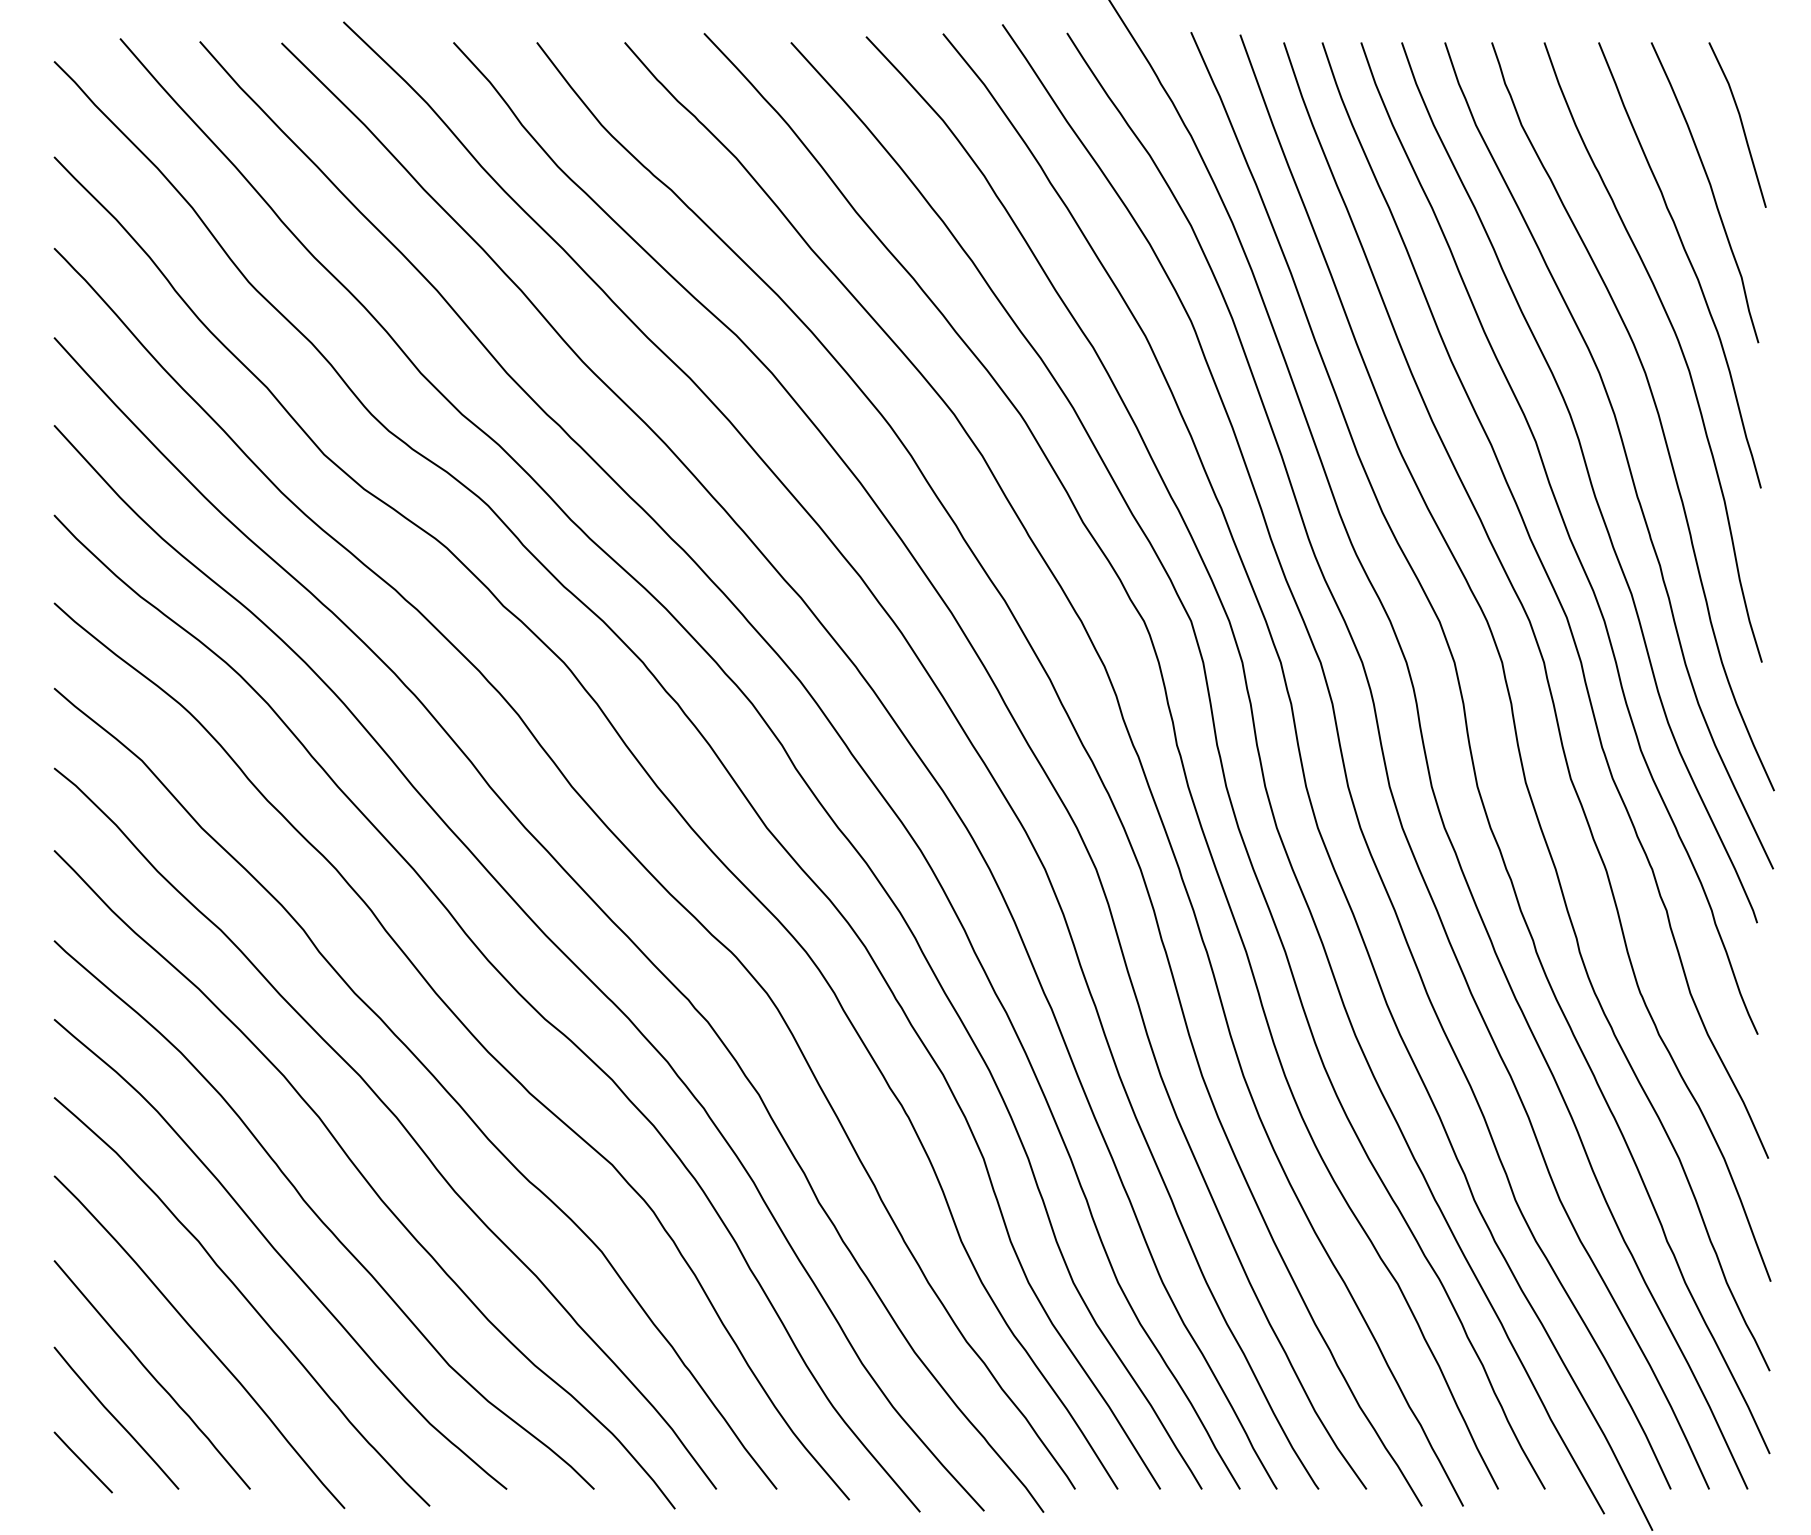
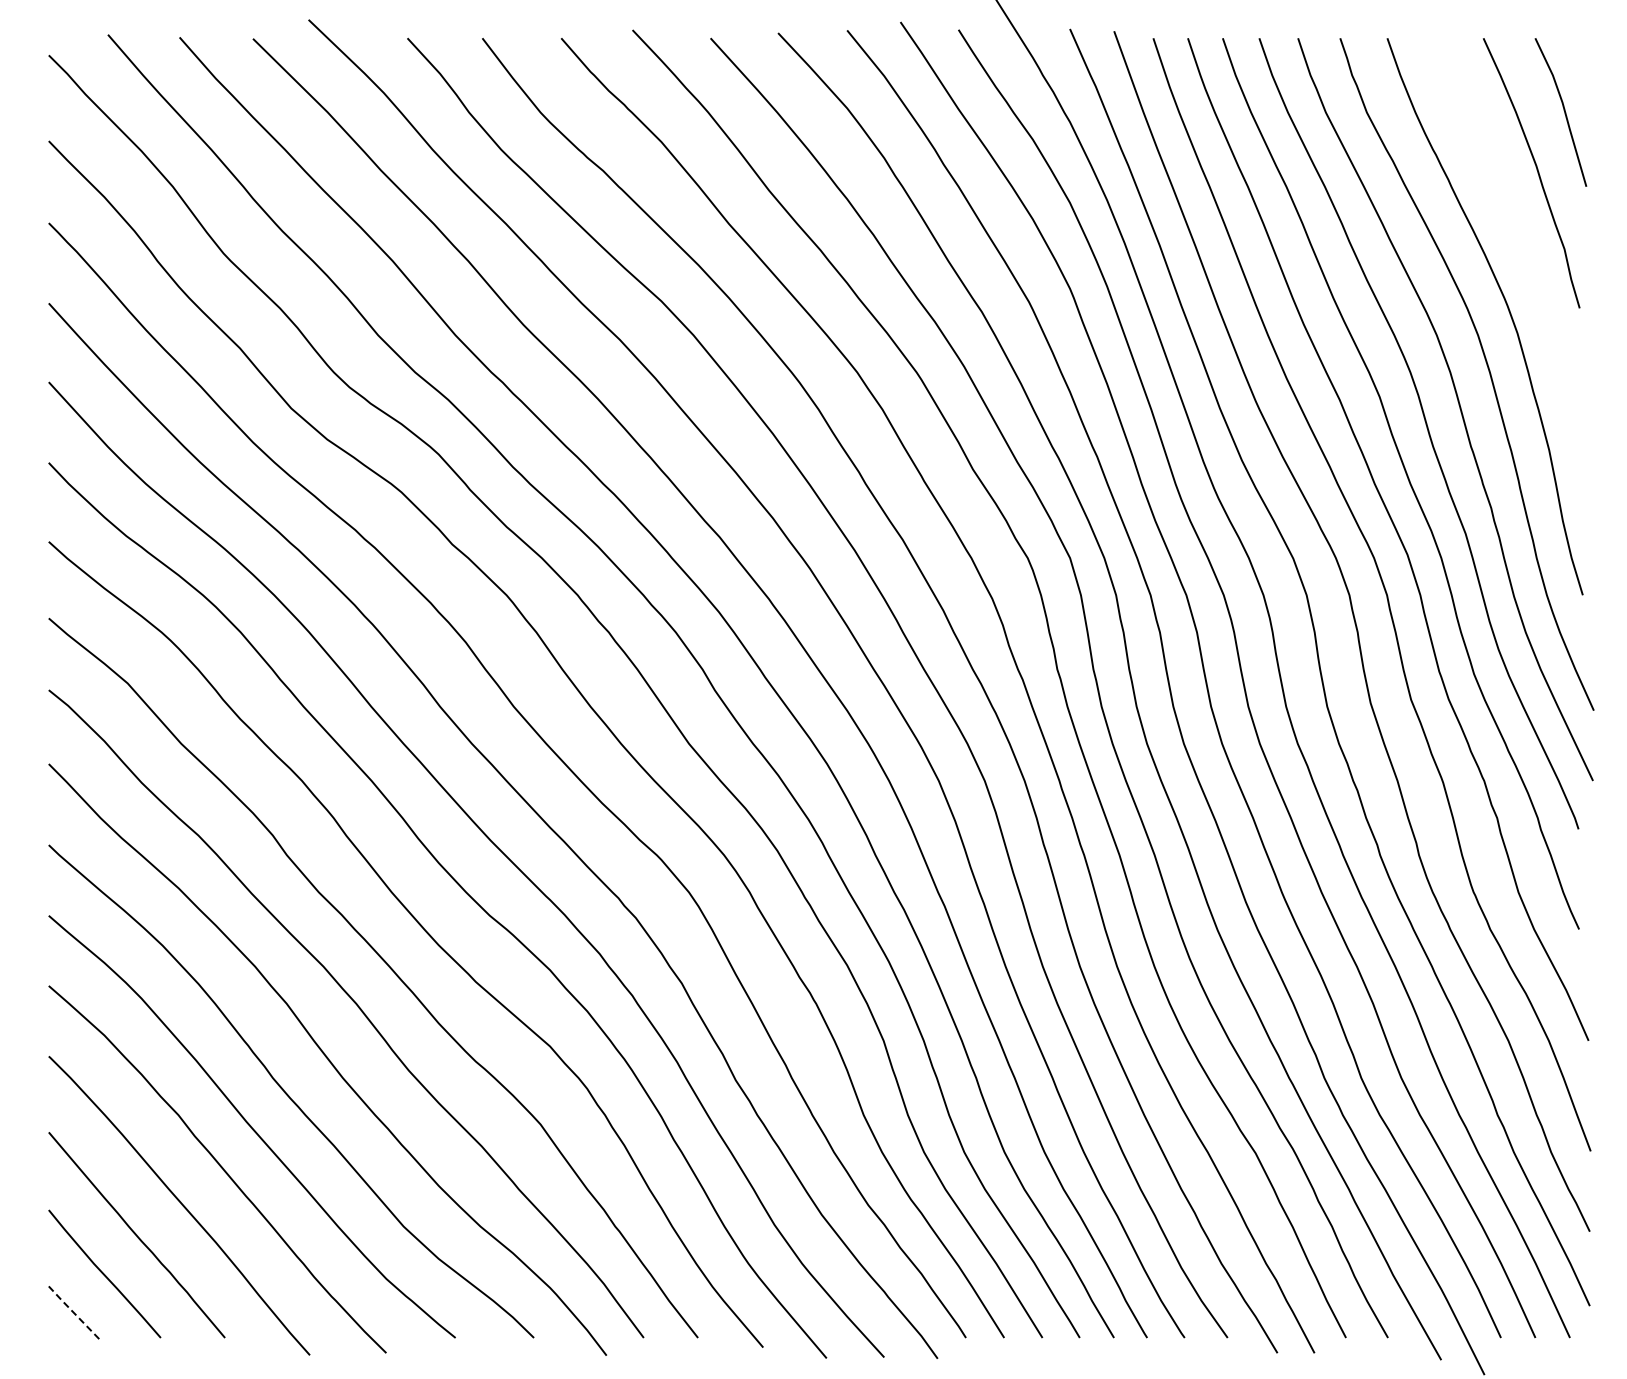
curve: (1688, 260) -> (1516, 234), removed
line: (82, 1462) -> (74, 1313), solid -> dashed

